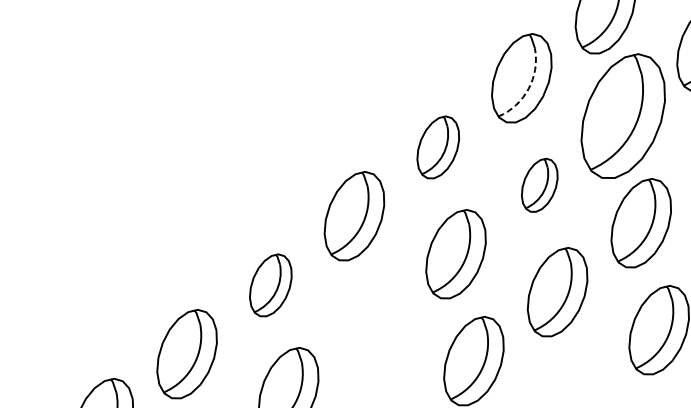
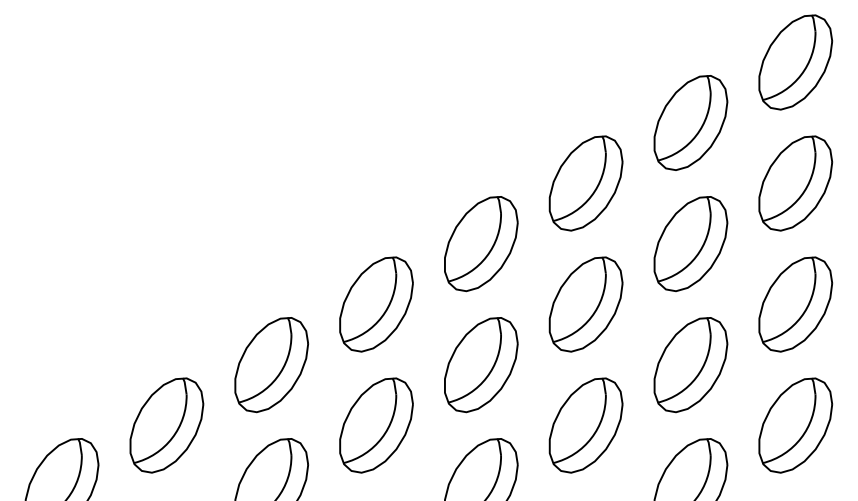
arc: (528, 89) -> (591, 196), dashed -> solid
part: (623, 116) -> (690, 243), size x0.71
part: (438, 147) -> (481, 244), size x1.43
part: (539, 185) -> (585, 304), size x1.67
part: (270, 285) -> (271, 365), size x1.43
part: (372, 323) -> (376, 425), added

